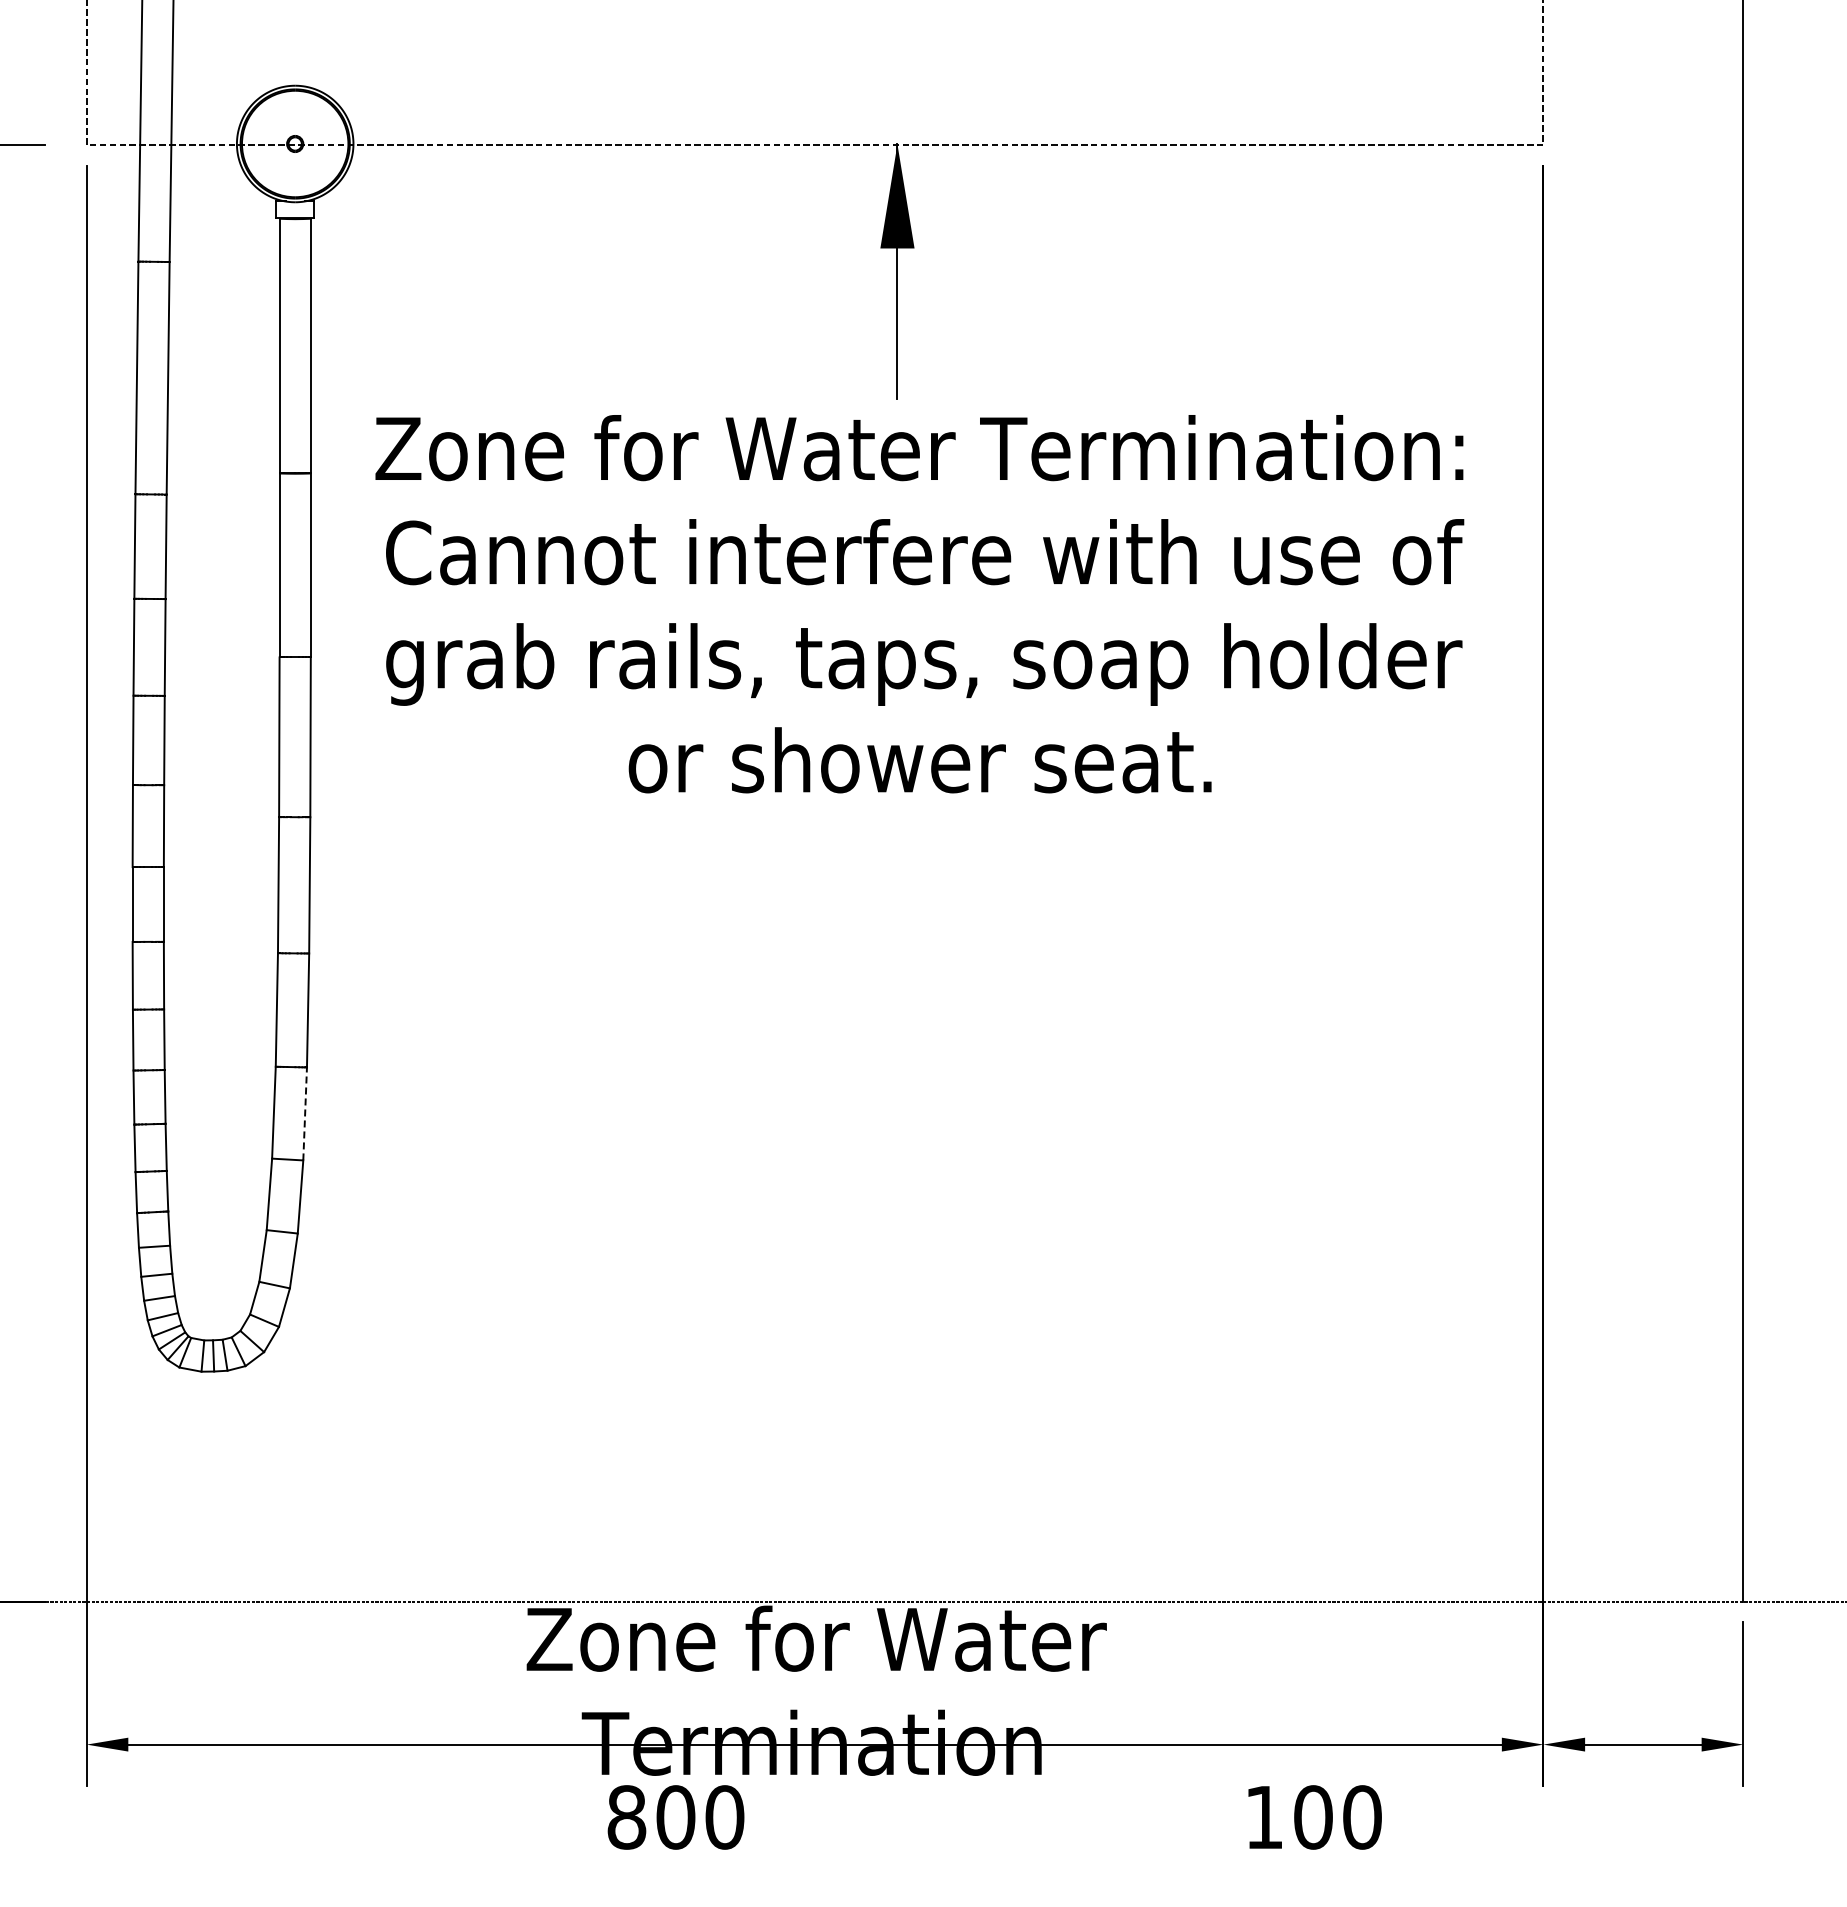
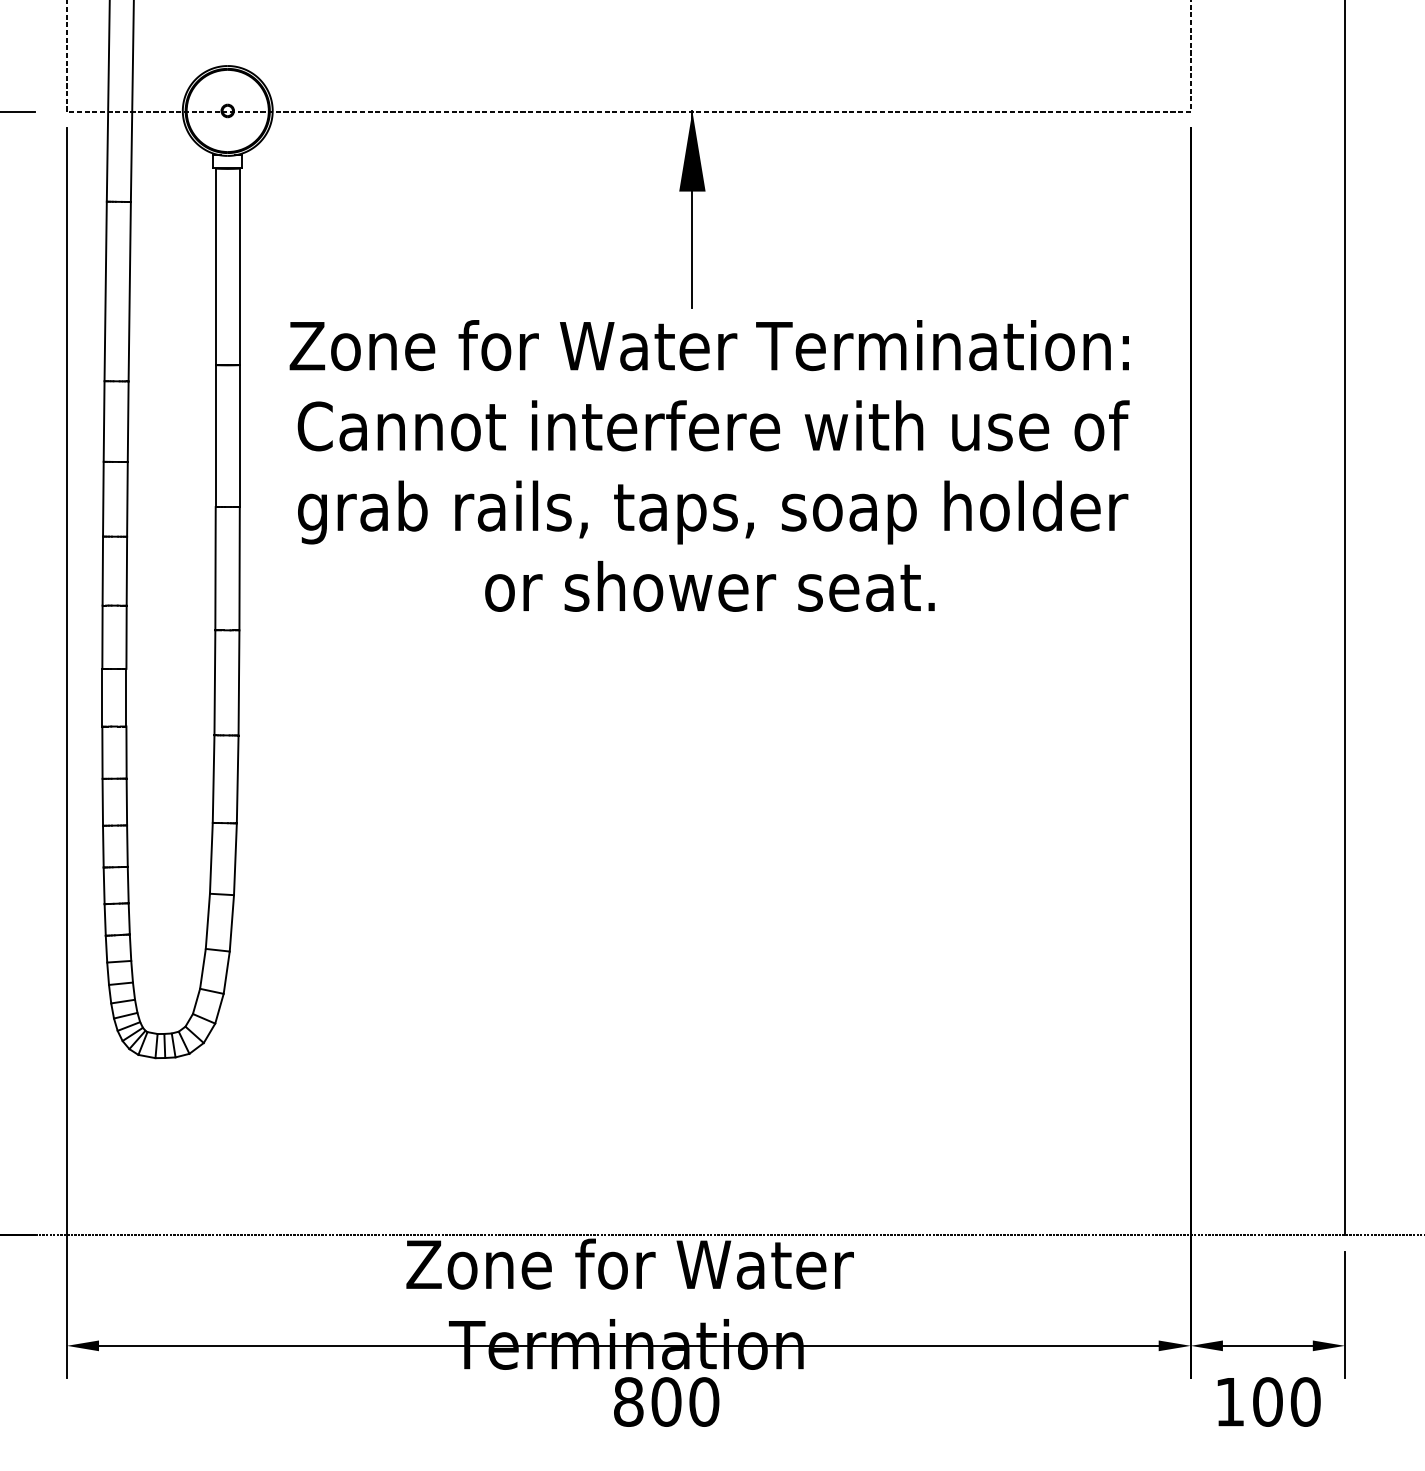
line: (305, 1113) -> (235, 858), dashed -> solid
text: (675, 1817) -> (666, 1402), moved
text: (1314, 1817) -> (1268, 1402), moved

